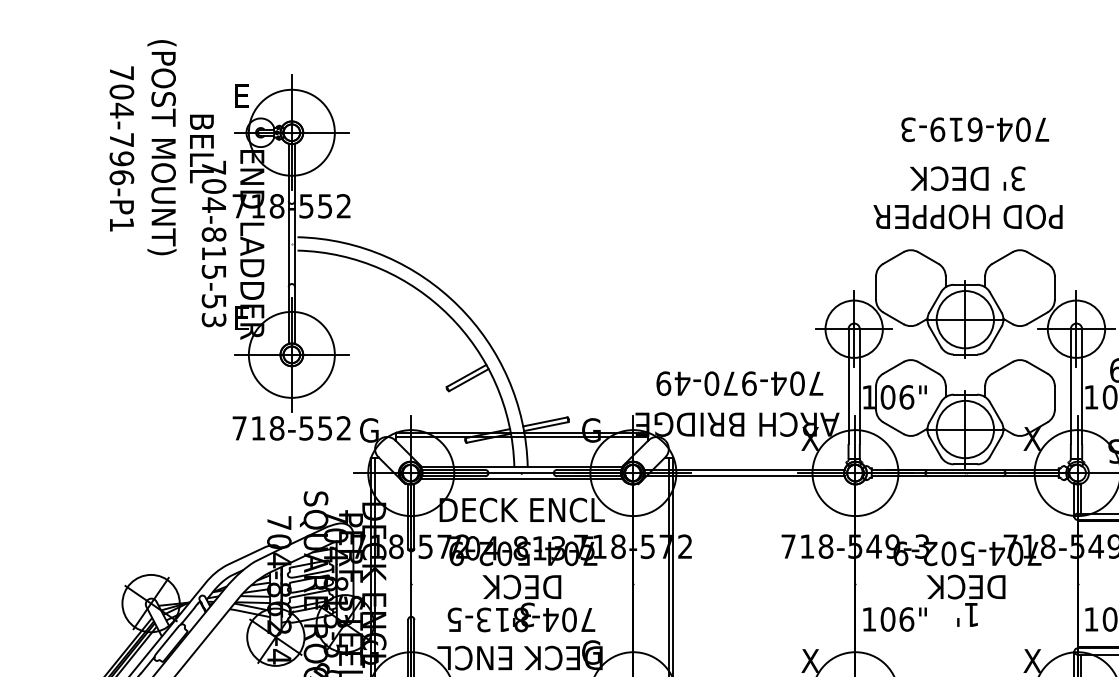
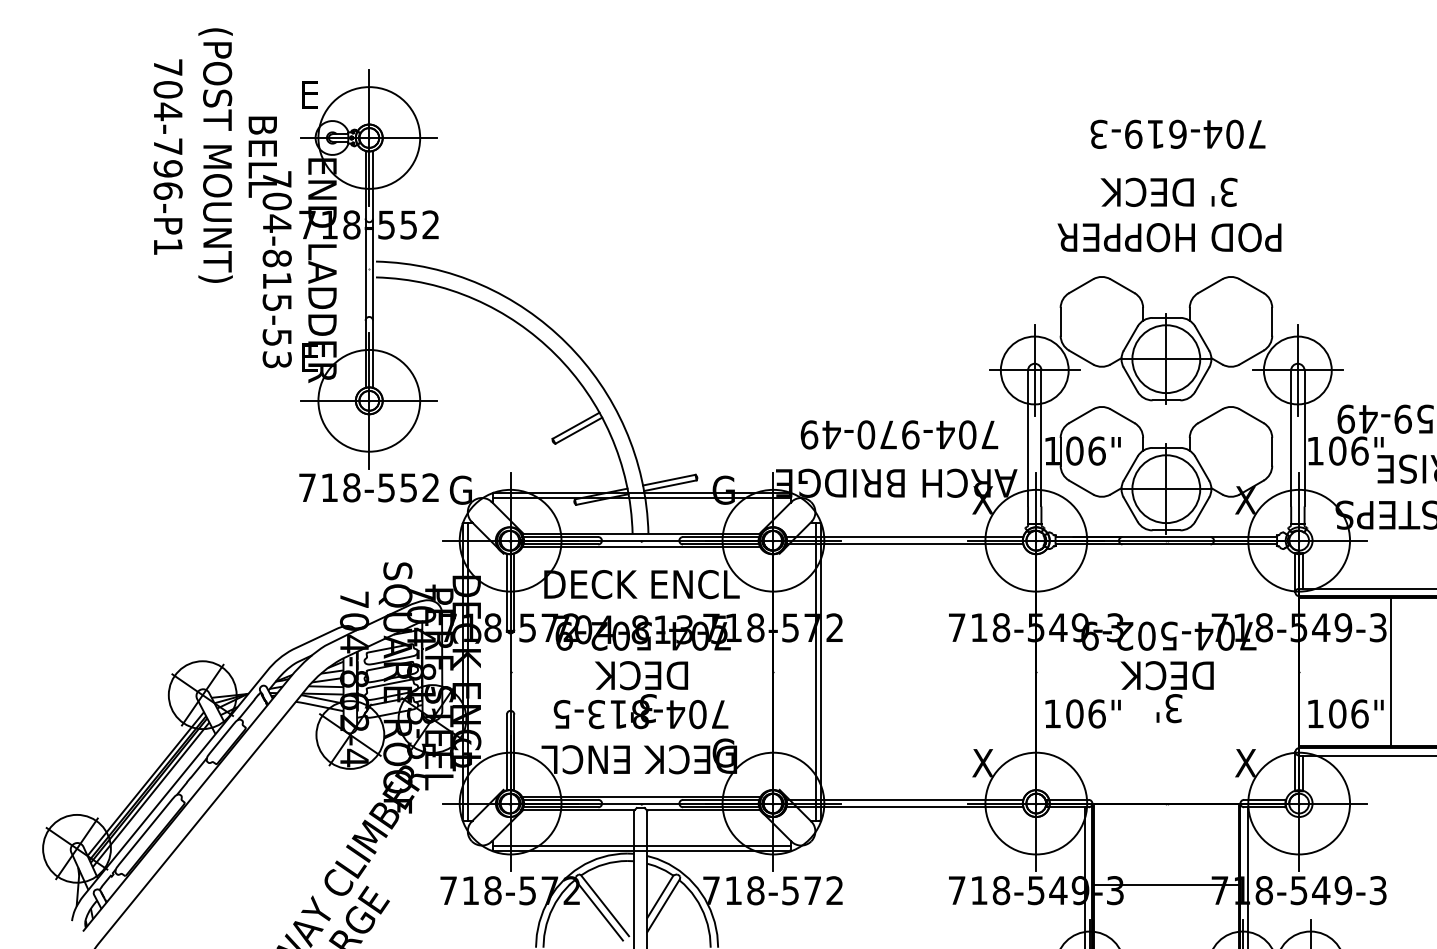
text: (971, 614) -> (1173, 708), 1' -> 3'

